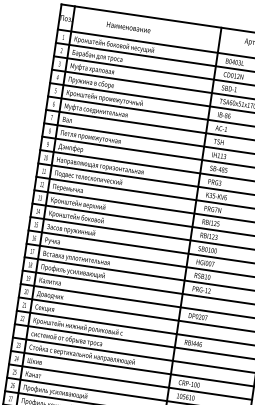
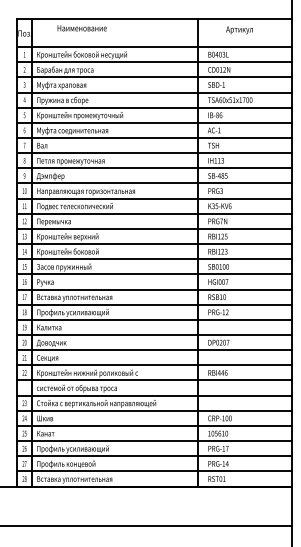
text: (128, 27) -> (81, 28), moved

